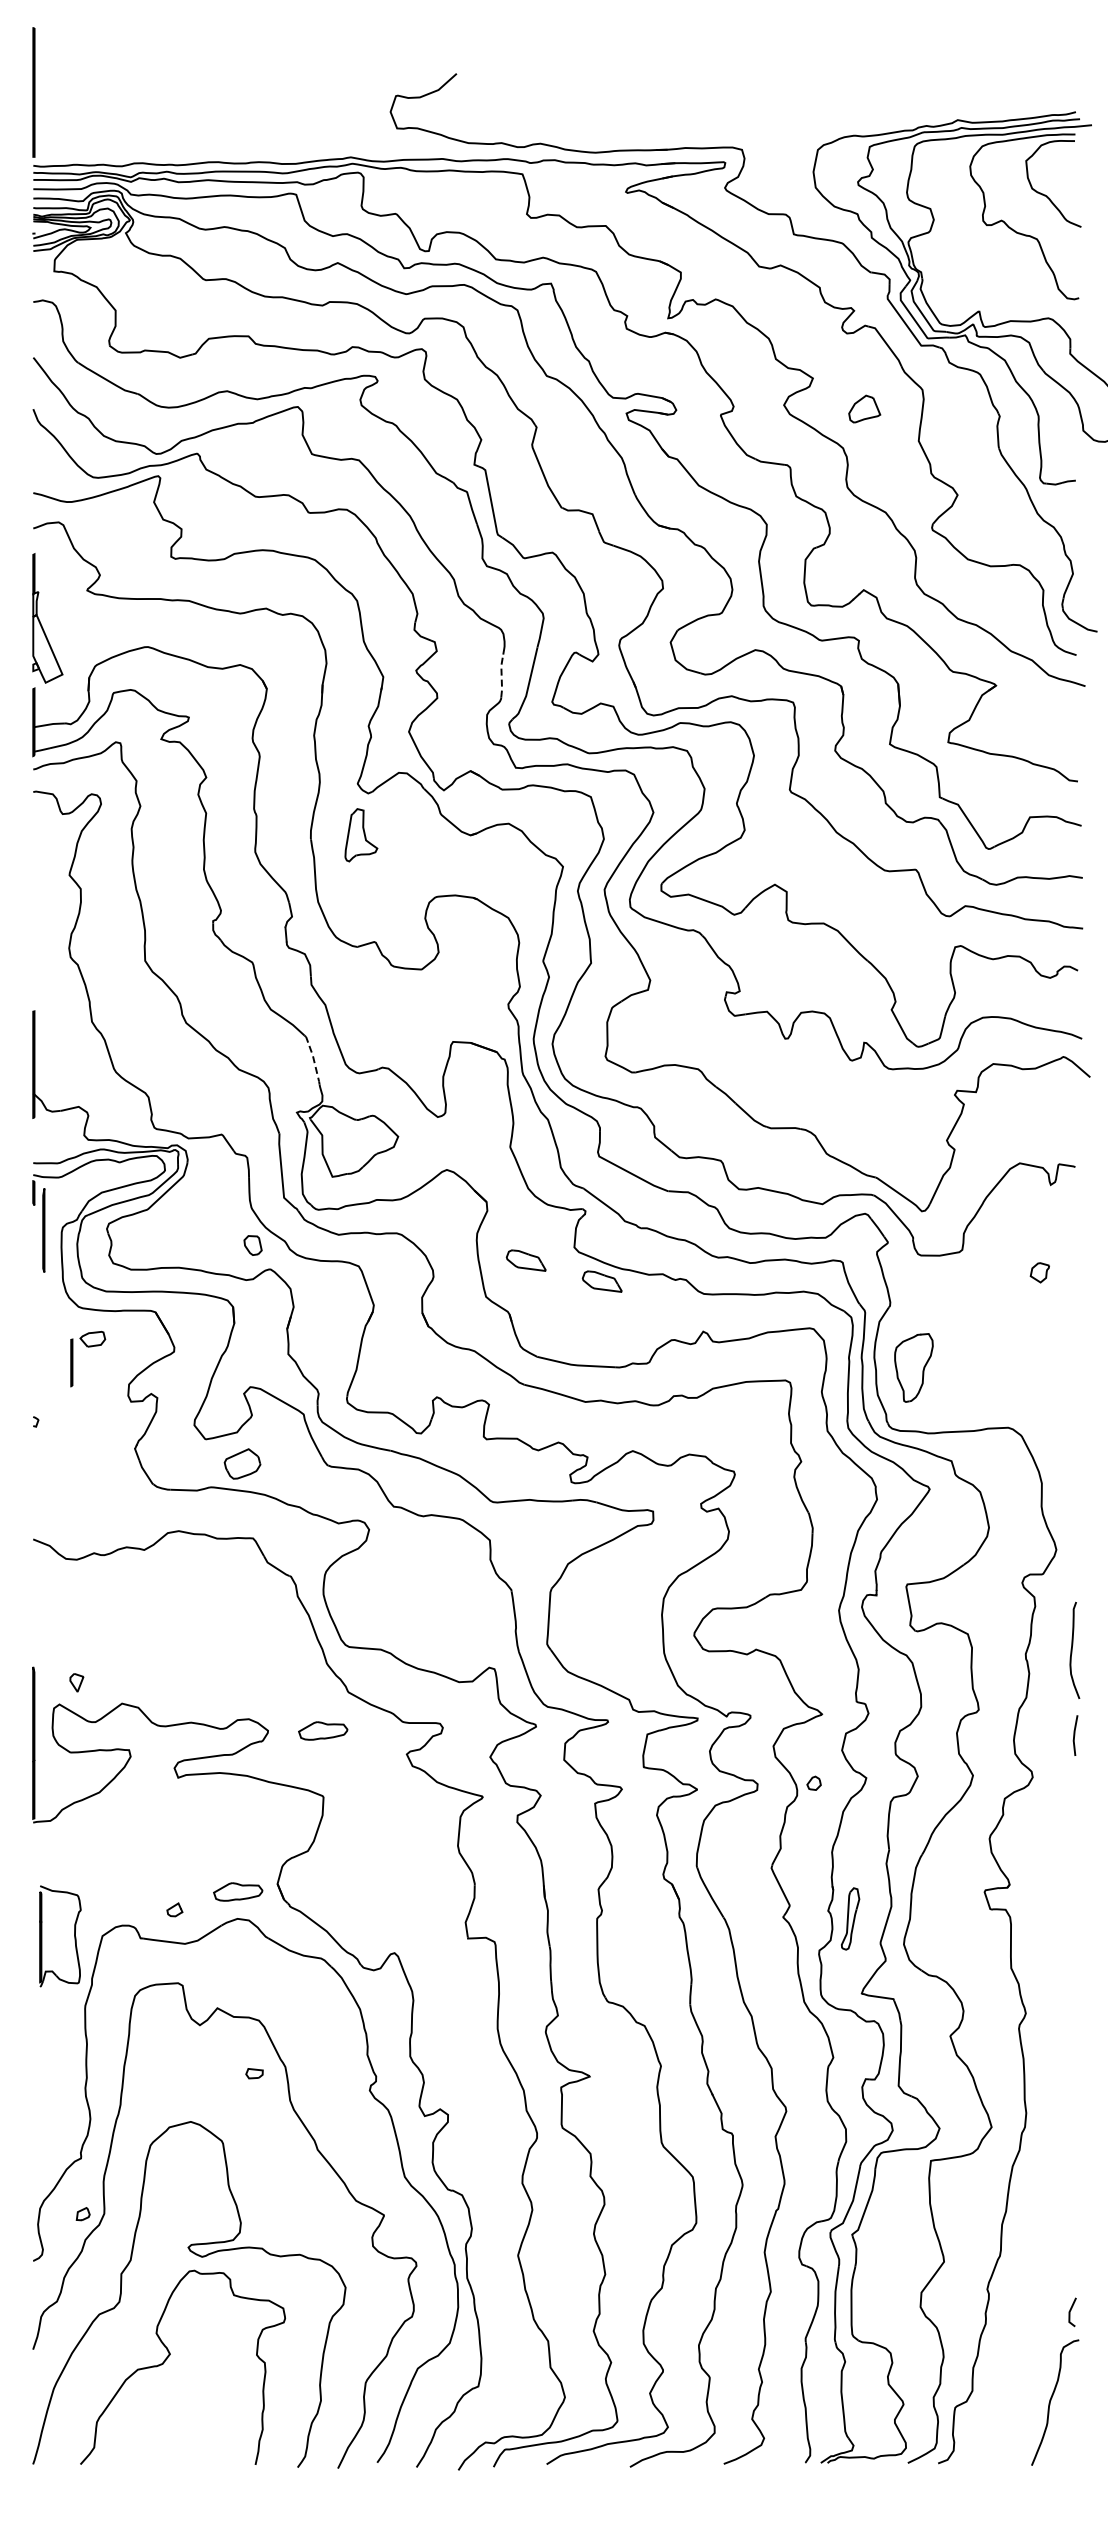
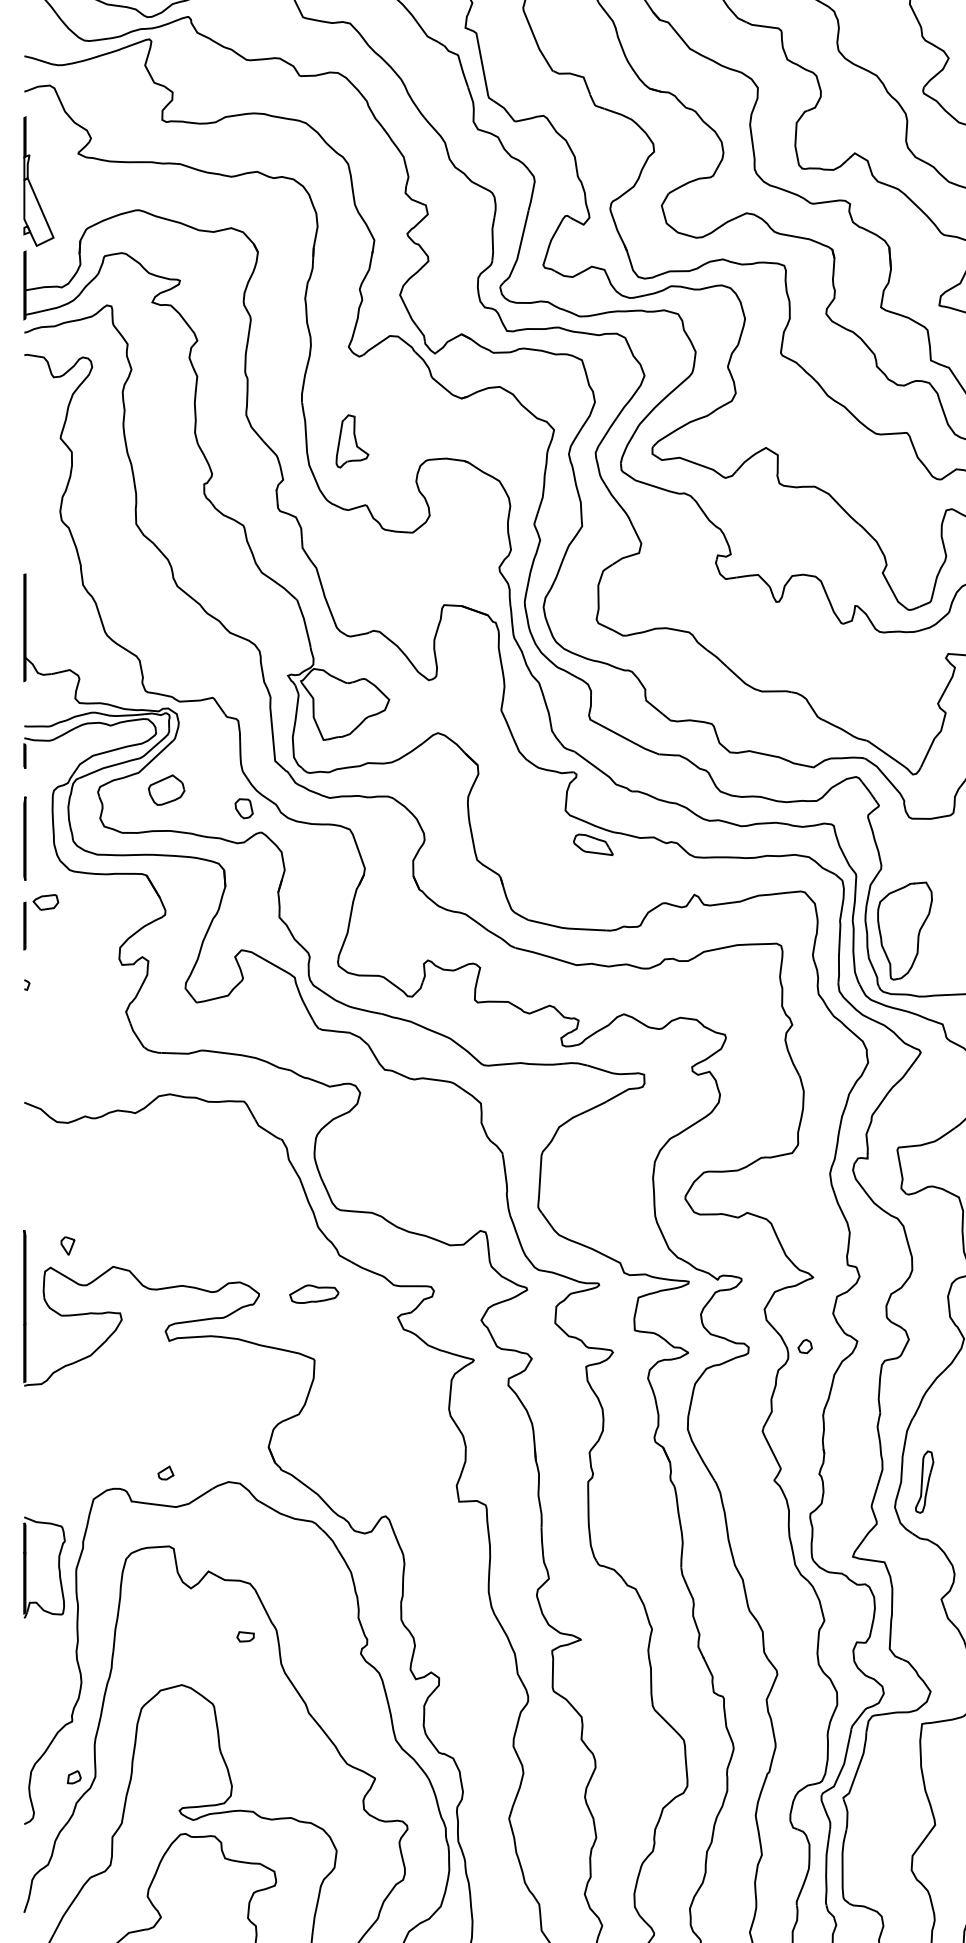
line: (501, 675) -> (492, 238), dashed -> solid
part: (361, 835) -> (352, 441), moved
line: (314, 1063) -> (305, 626), dashed -> solid
line: (43, 1230) -> (24, 838), moved
part: (525, 1260) -> (516, 823), removed
part: (88, 1347) -> (41, 910), moved
part: (913, 1367) -> (904, 930), size x1.43
part: (242, 1463) -> (166, 789), moved
part: (238, 1891) -> (229, 1454), removed
part: (850, 1918) -> (924, 1481), moved
part: (74, 1936) -> (58, 1567), moved

